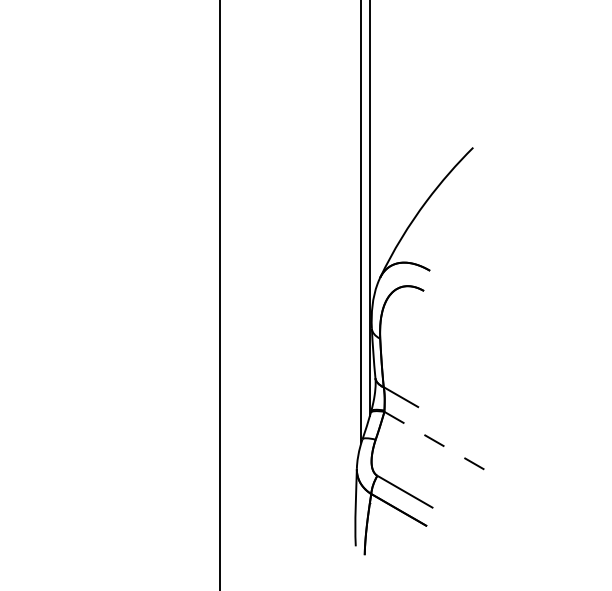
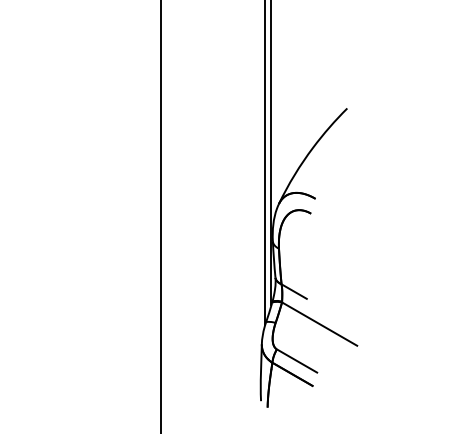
line: (436, 441) -> (320, 324), dashed -> solid

